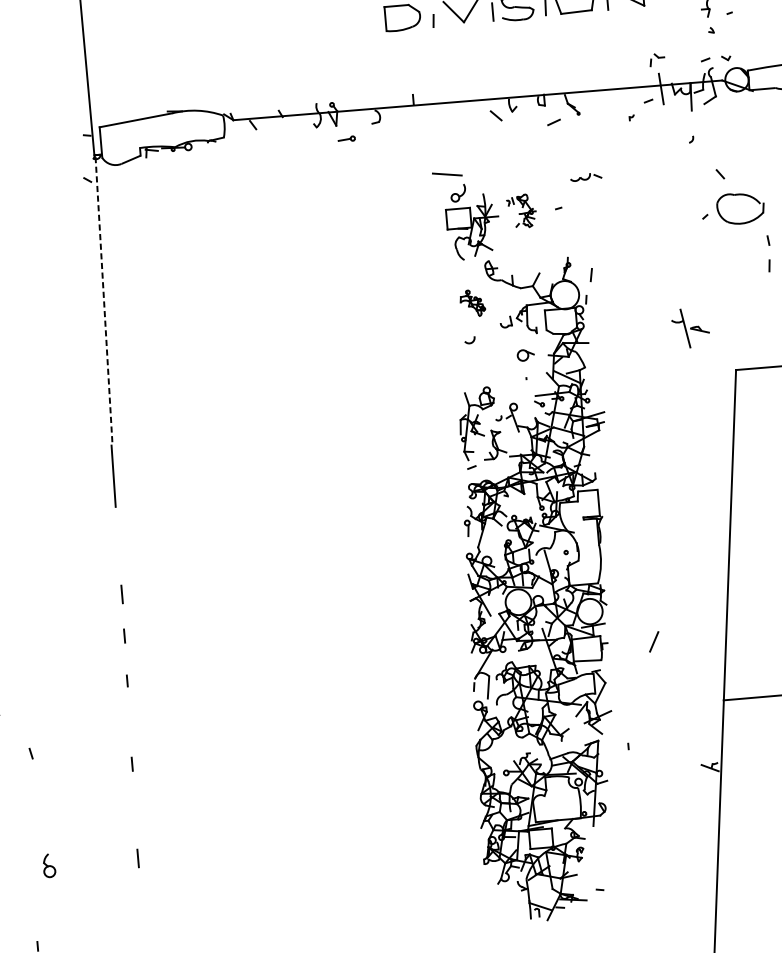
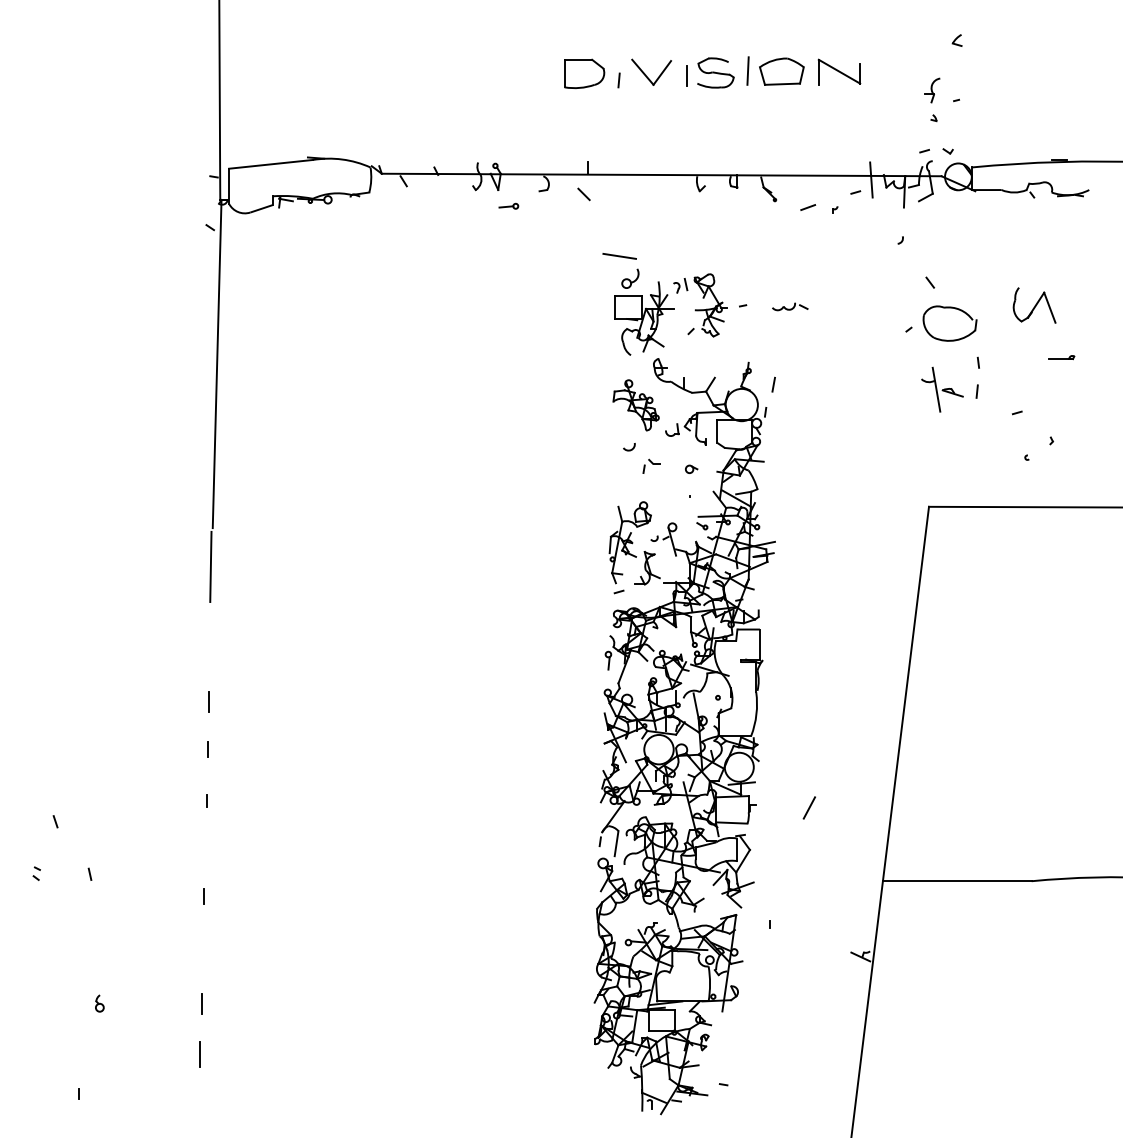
part: (657, 59) -> (651, 465), moved
line: (495, 115) -> (583, 194), moved
line: (554, 122) -> (808, 207), moved
part: (586, 176) -> (790, 306), moved
part: (521, 211) -> (700, 305), size x1.67
line: (104, 298) -> (217, 363), dashed -> solid
part: (472, 303) -> (635, 405), size x1.67
part: (690, 327) -> (942, 389), moved
part: (525, 354) -> (691, 468), size x0.62
part: (49, 865) -> (99, 1003), size x0.62
line: (140, 901) -> (200, 1053), added

